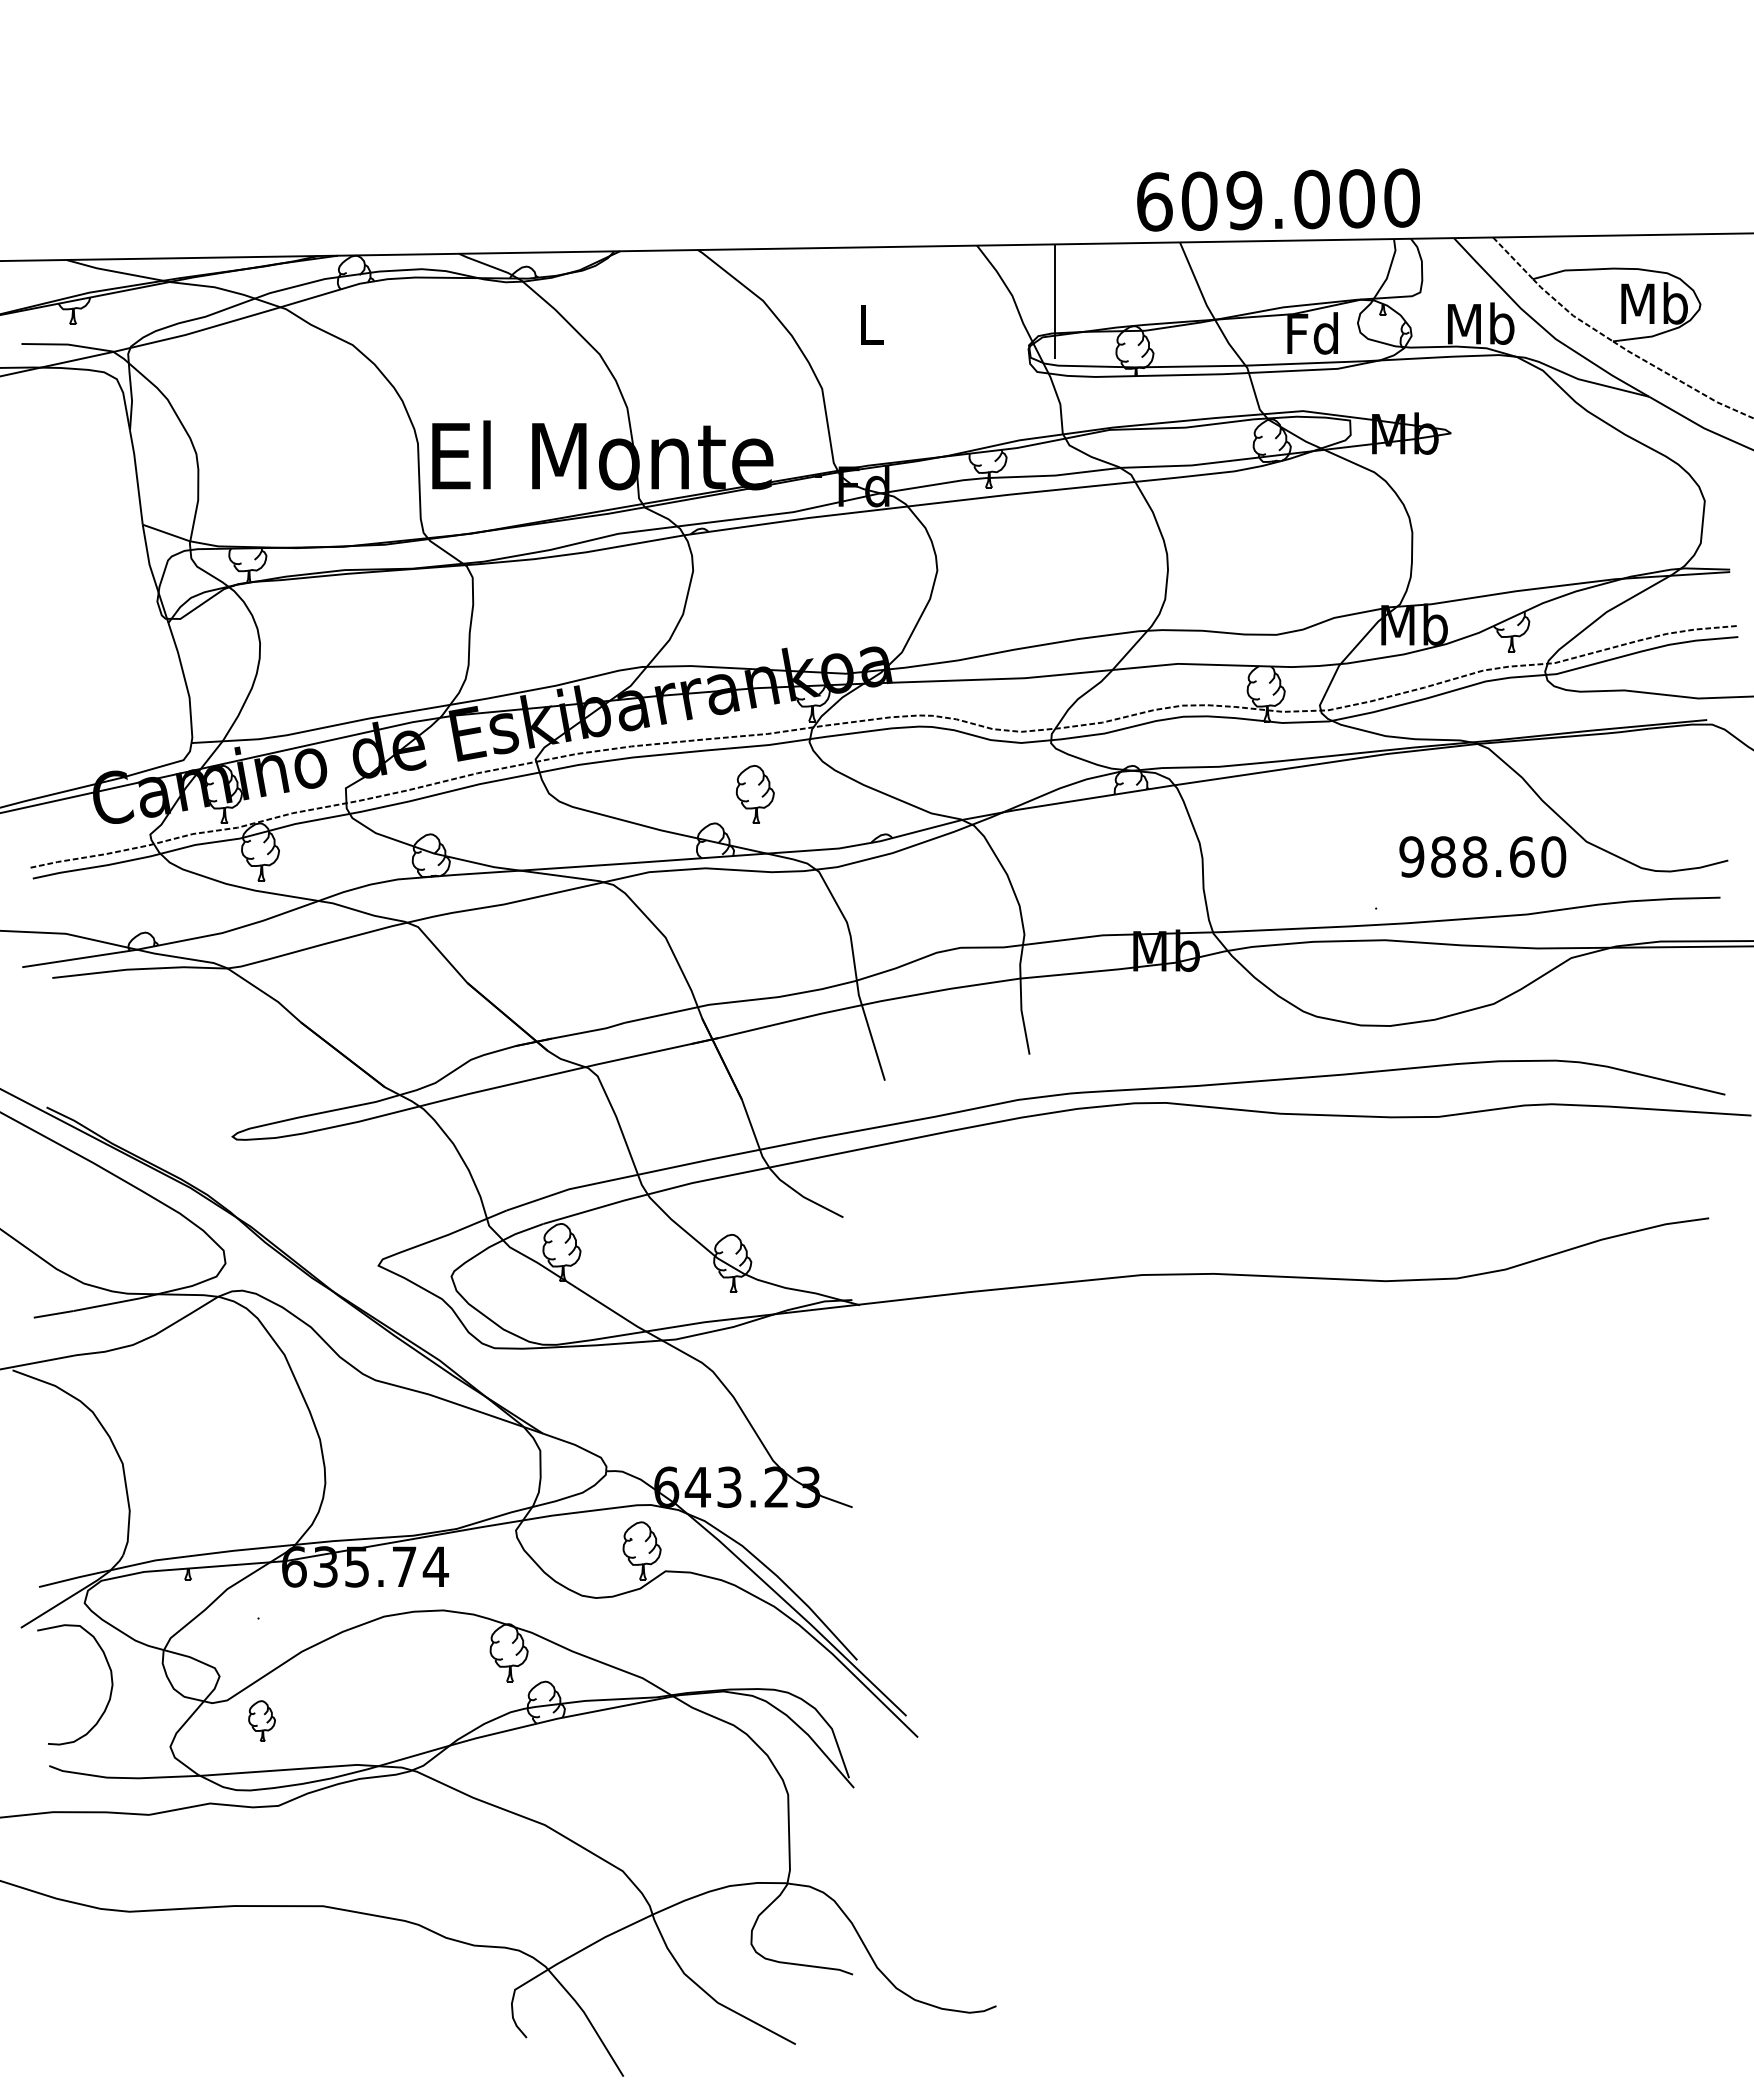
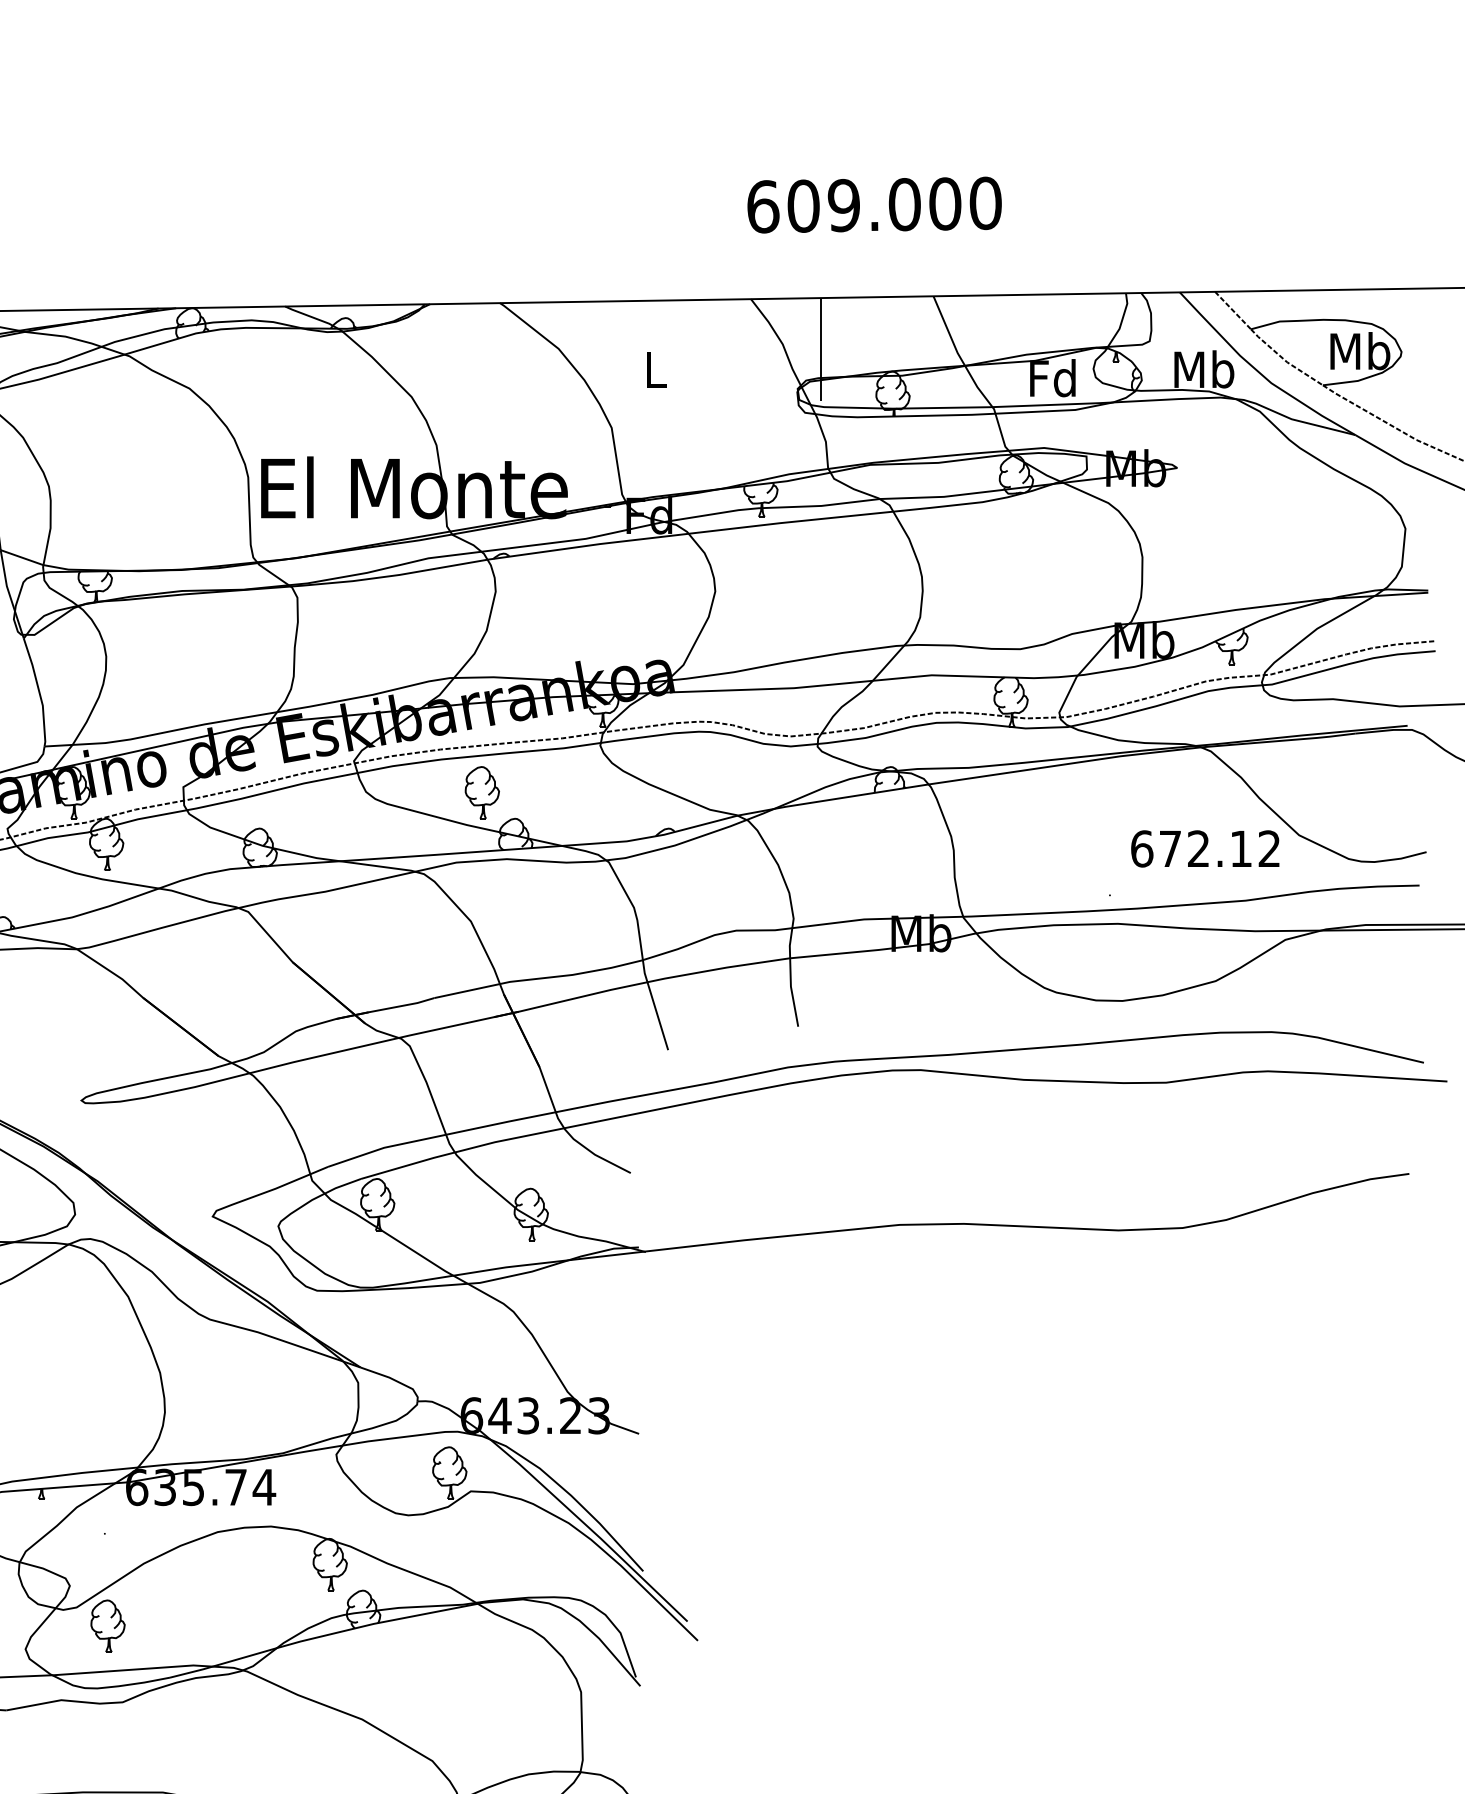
text: (1278, 199) -> (874, 204), moved
part: (754, 794) -> (481, 792), moved
text: (1482, 856) -> (1205, 848), 988.60 -> 672.12
part: (261, 1720) -> (107, 1625), size x1.43

